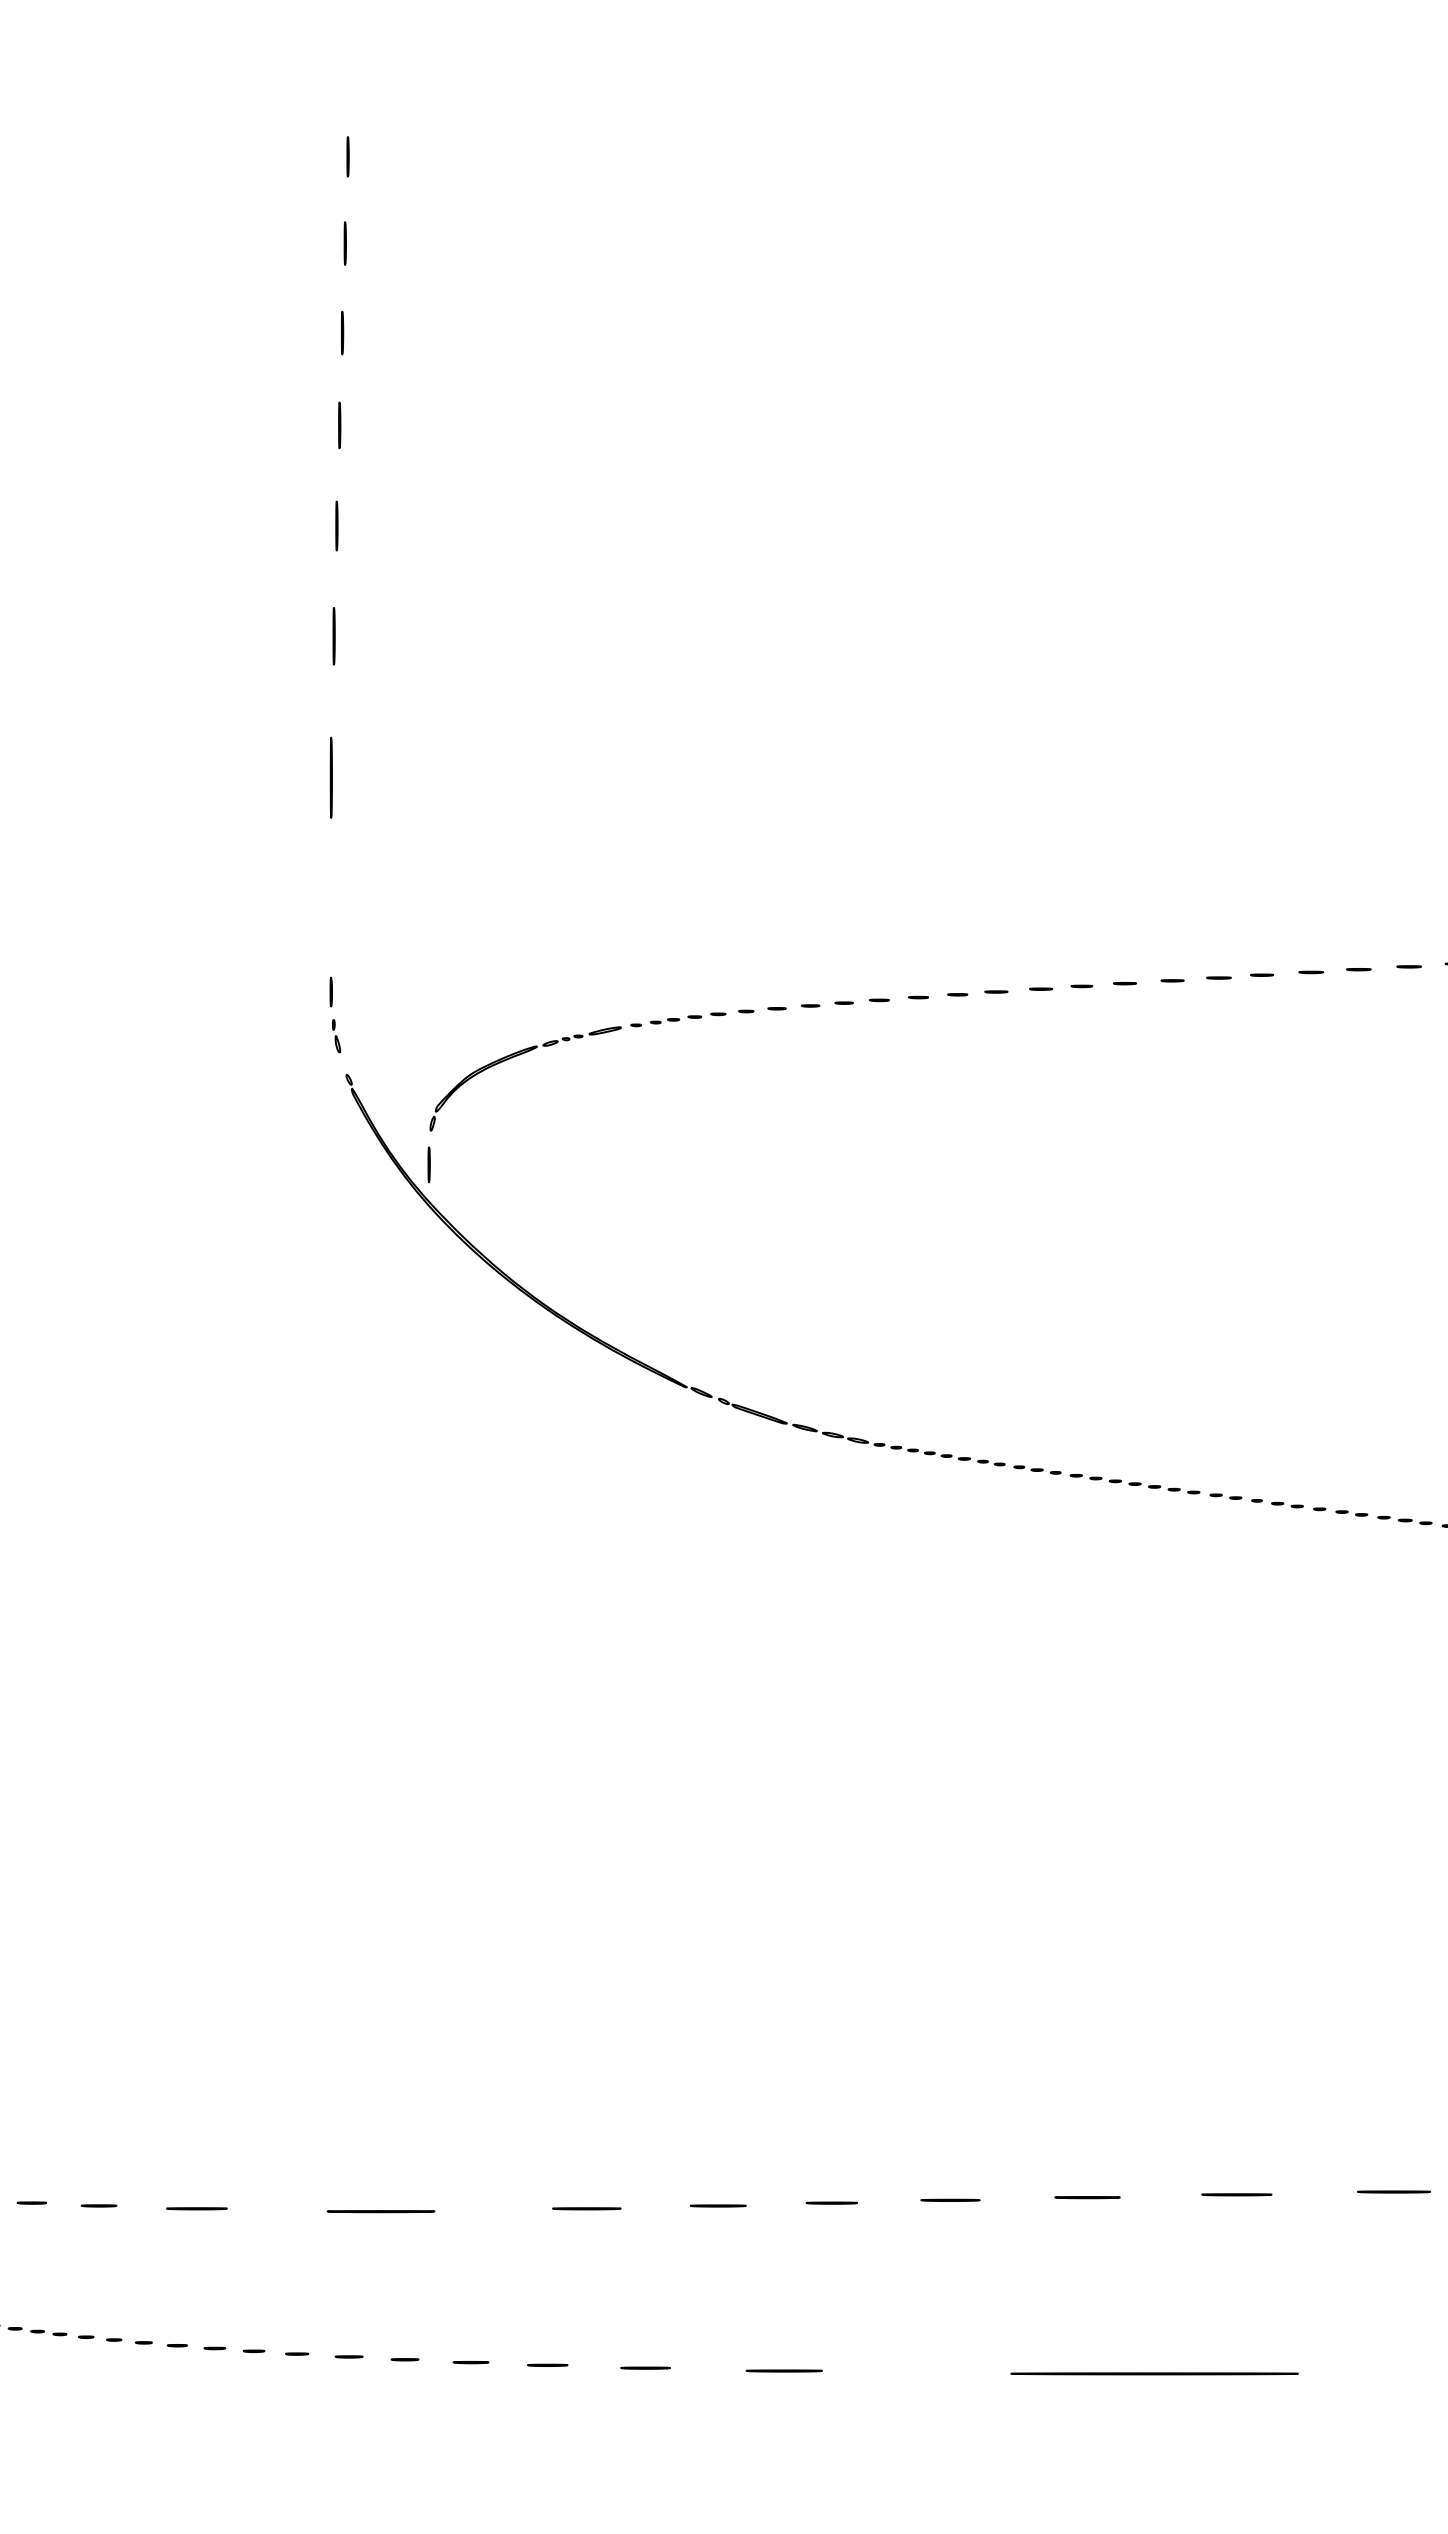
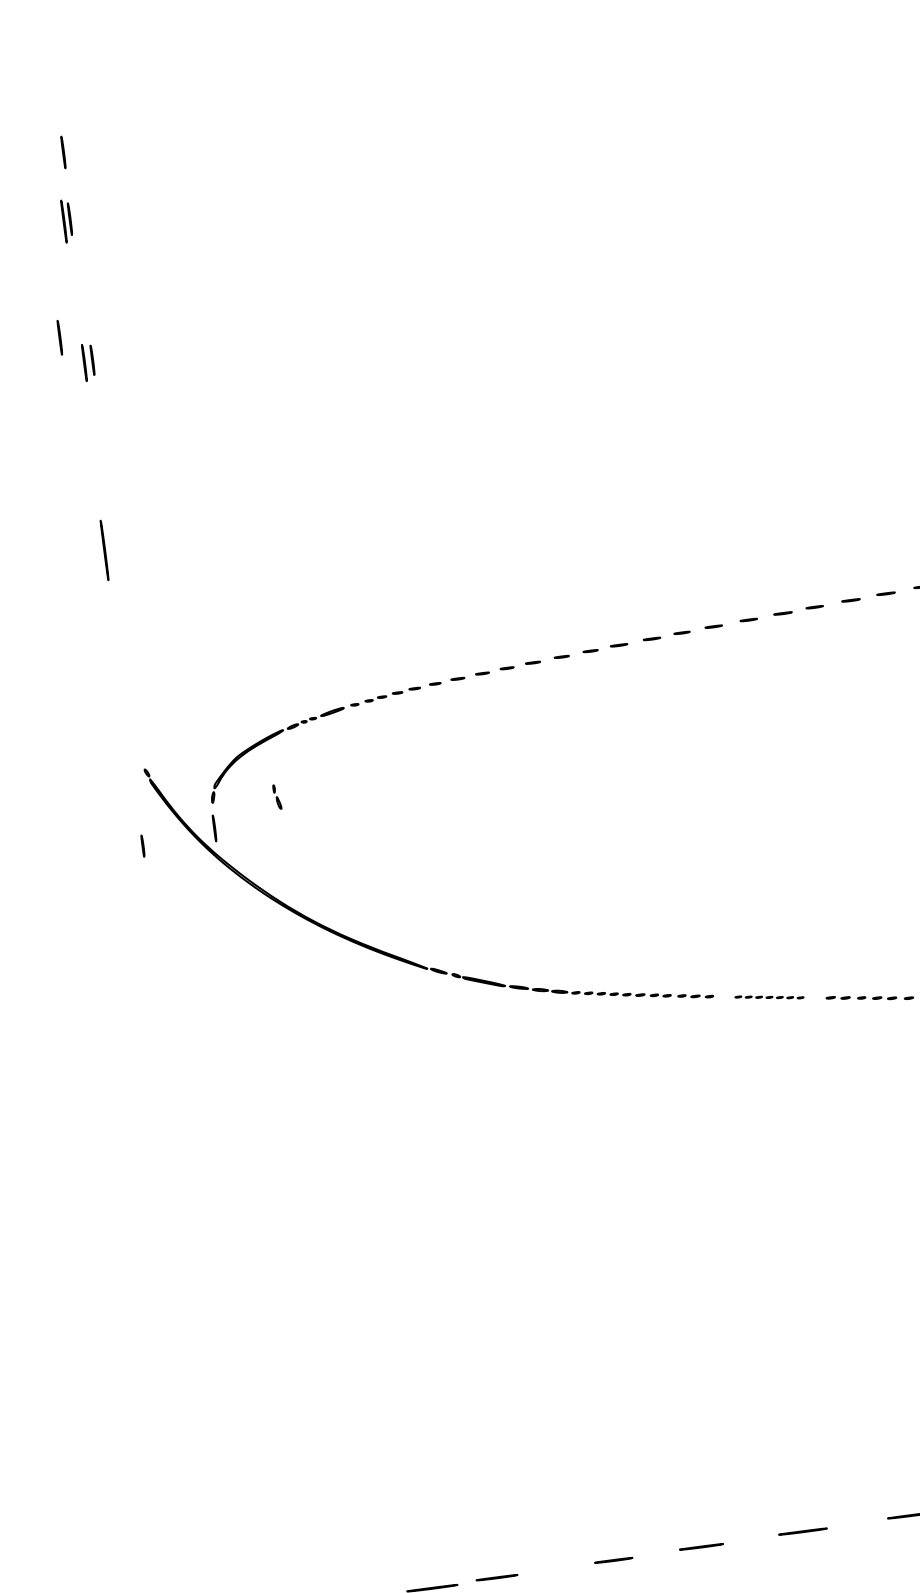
line: (347, 156) -> (92, 360), moved
line: (339, 425) -> (59, 337), moved
line: (333, 636) -> (63, 221), moved
line: (330, 991) -> (142, 845), moved
part: (336, 1036) -> (277, 797), moved
part: (1134, 1484) -> (769, 997), size x0.7
line: (718, 2205) -> (497, 1577), moved

